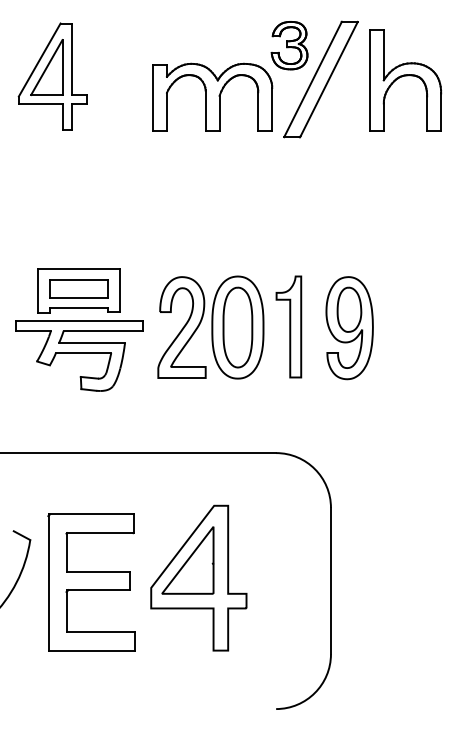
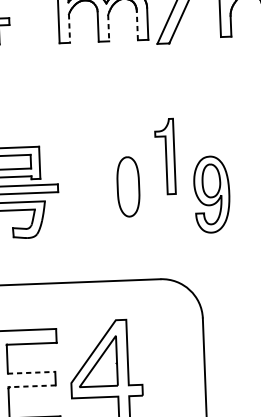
line: (258, 111) -> (137, 25), solid -> dashed
line: (167, 112) -> (69, 28), solid -> dashed
line: (219, 113) -> (108, 28), solid -> dashed
part: (288, 326) -> (164, 156), moved
part: (210, 327) -> (108, 187), removed
part: (349, 328) -> (211, 194), moved
line: (98, 571) -> (31, 372), solid -> dashed
line: (98, 590) -> (32, 386), solid -> dashed

